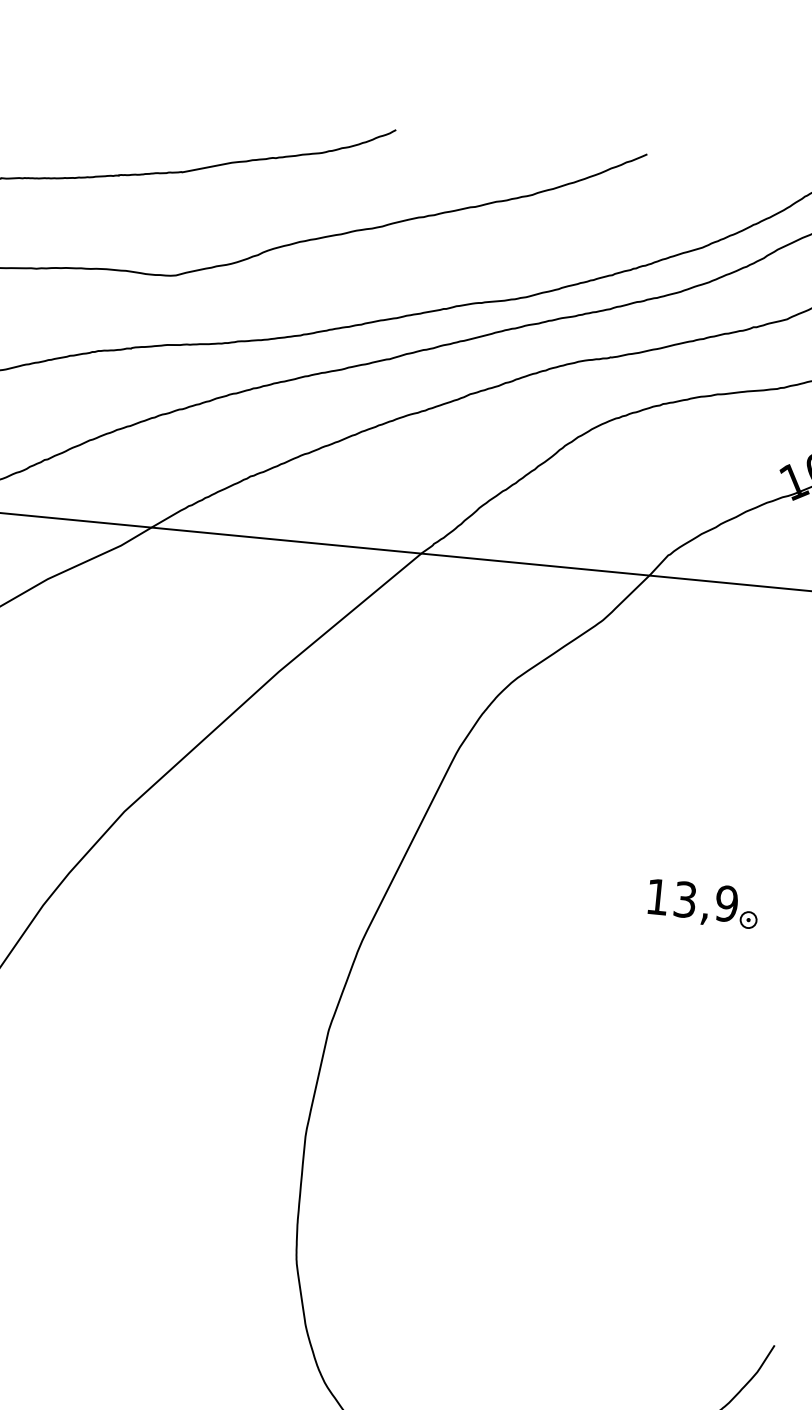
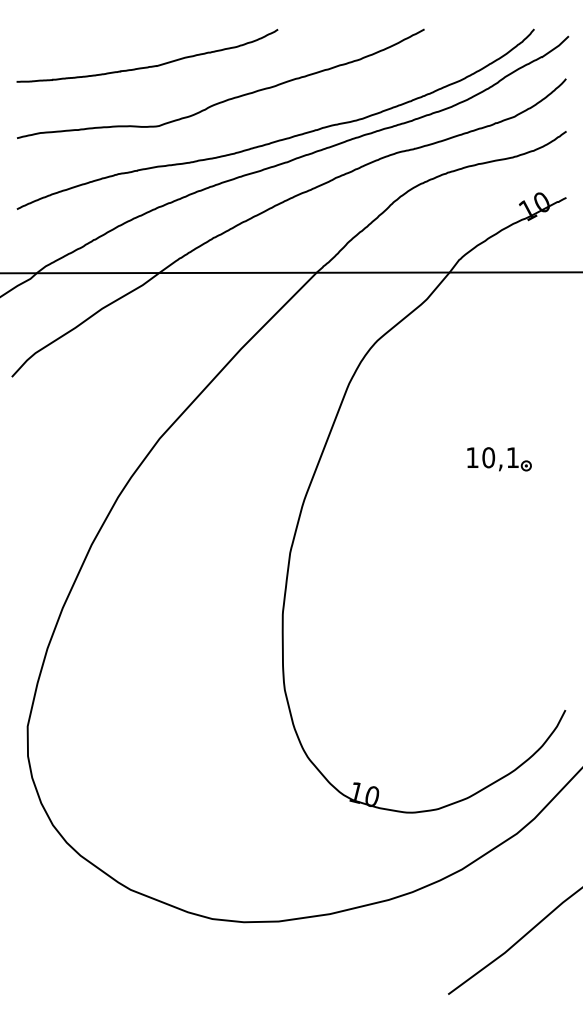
text: (705, 901) -> (500, 457), 13,9 -> 10,1

